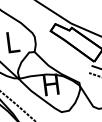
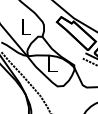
text: (50, 84) -> (51, 63), H -> L

